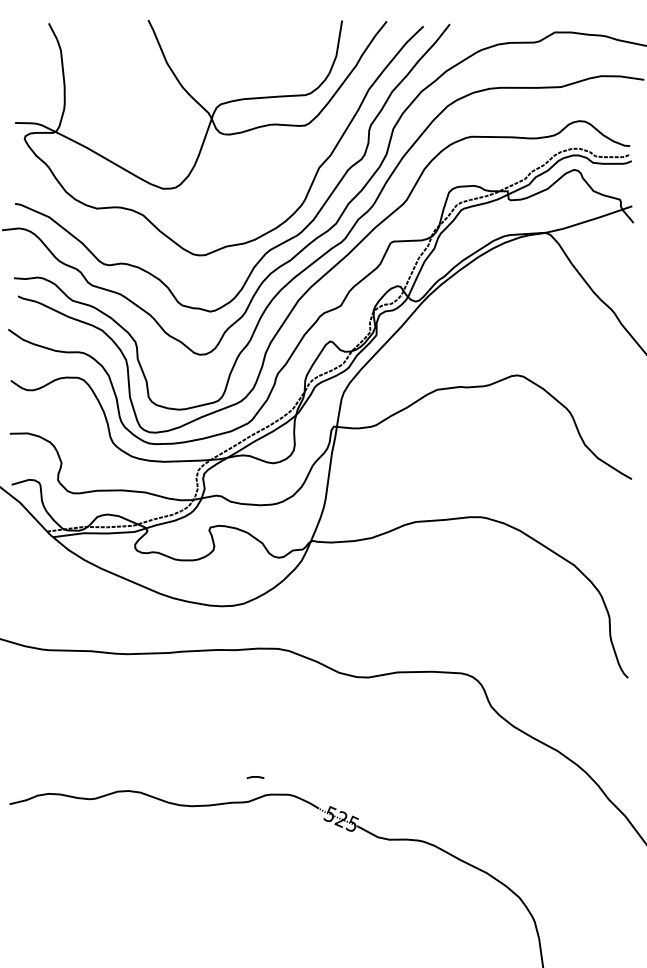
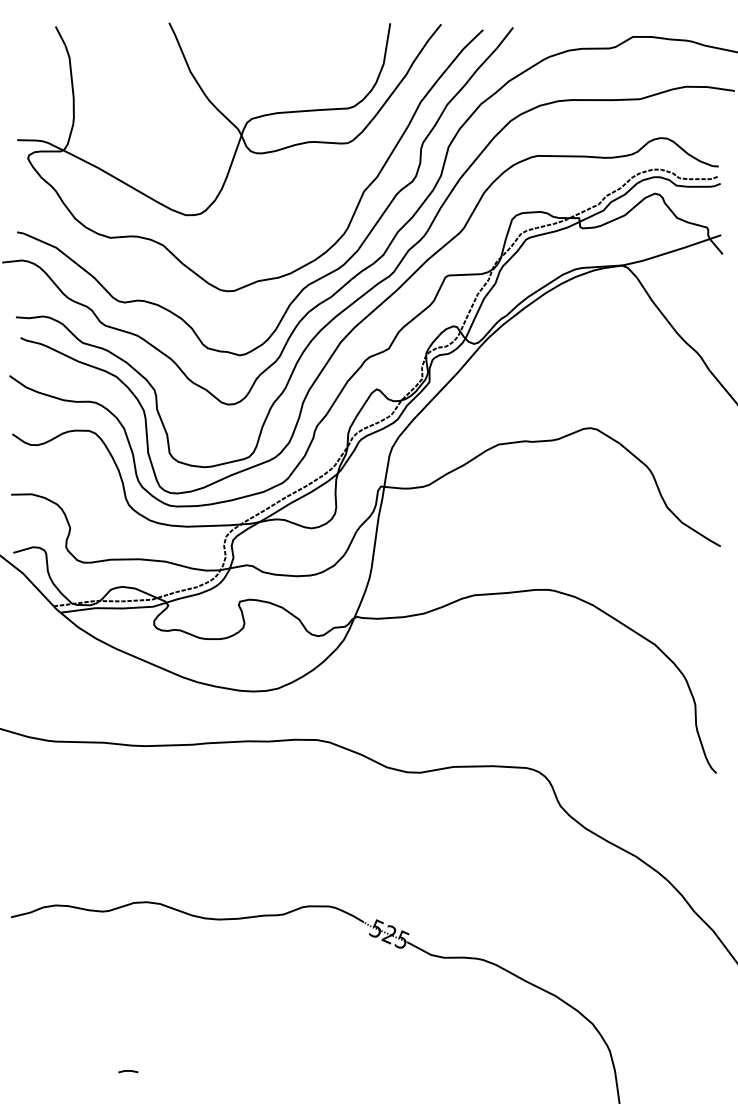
line: (255, 777) -> (128, 1071), moved

